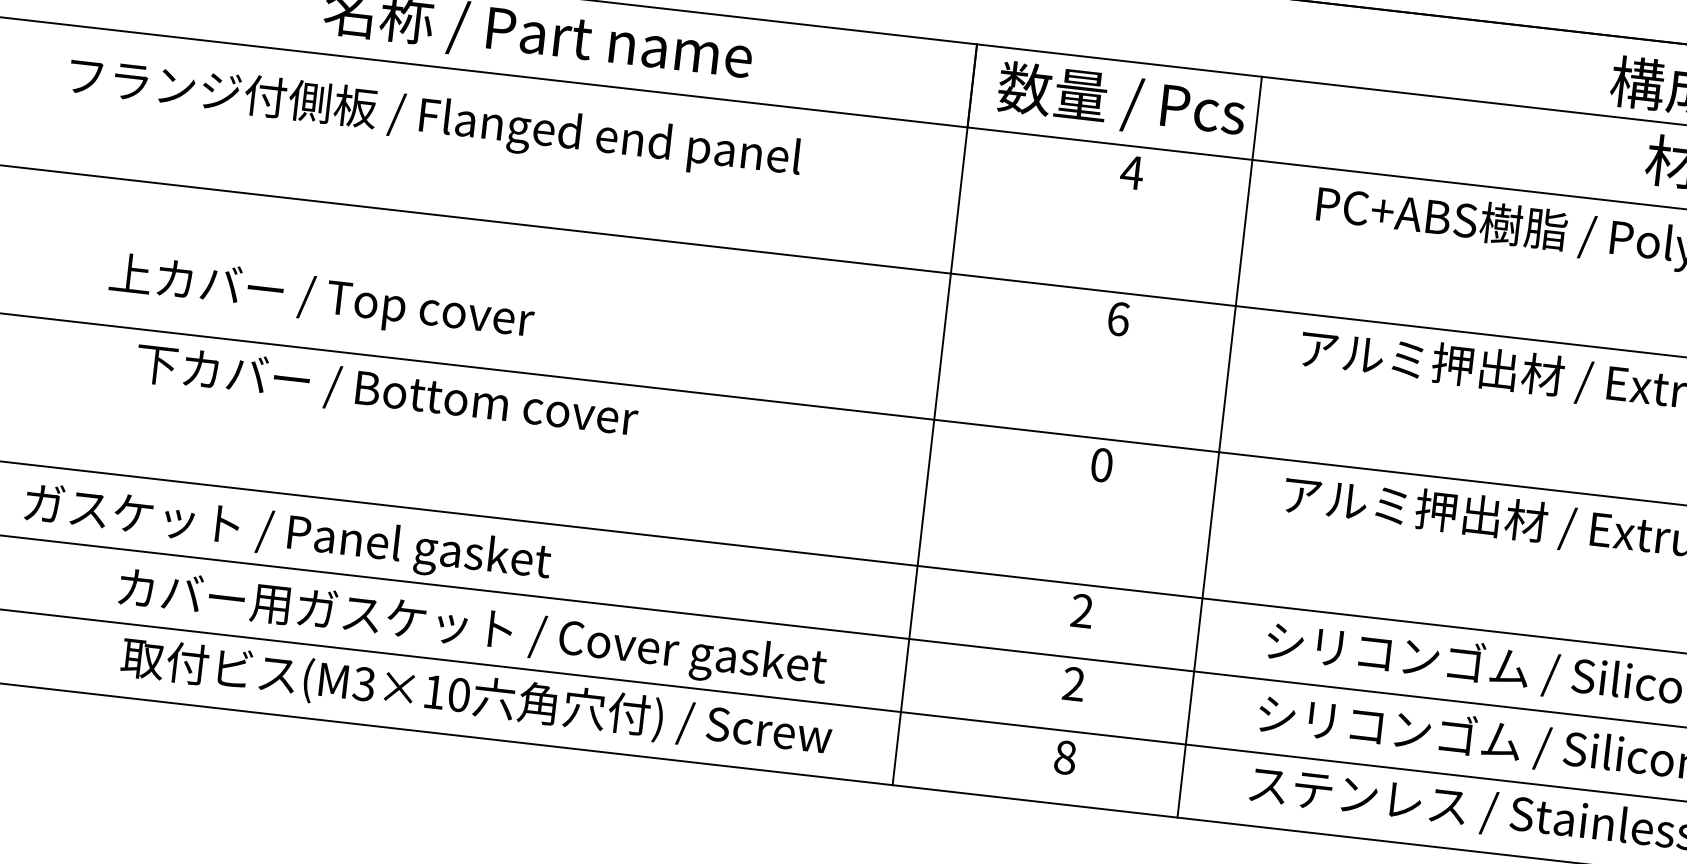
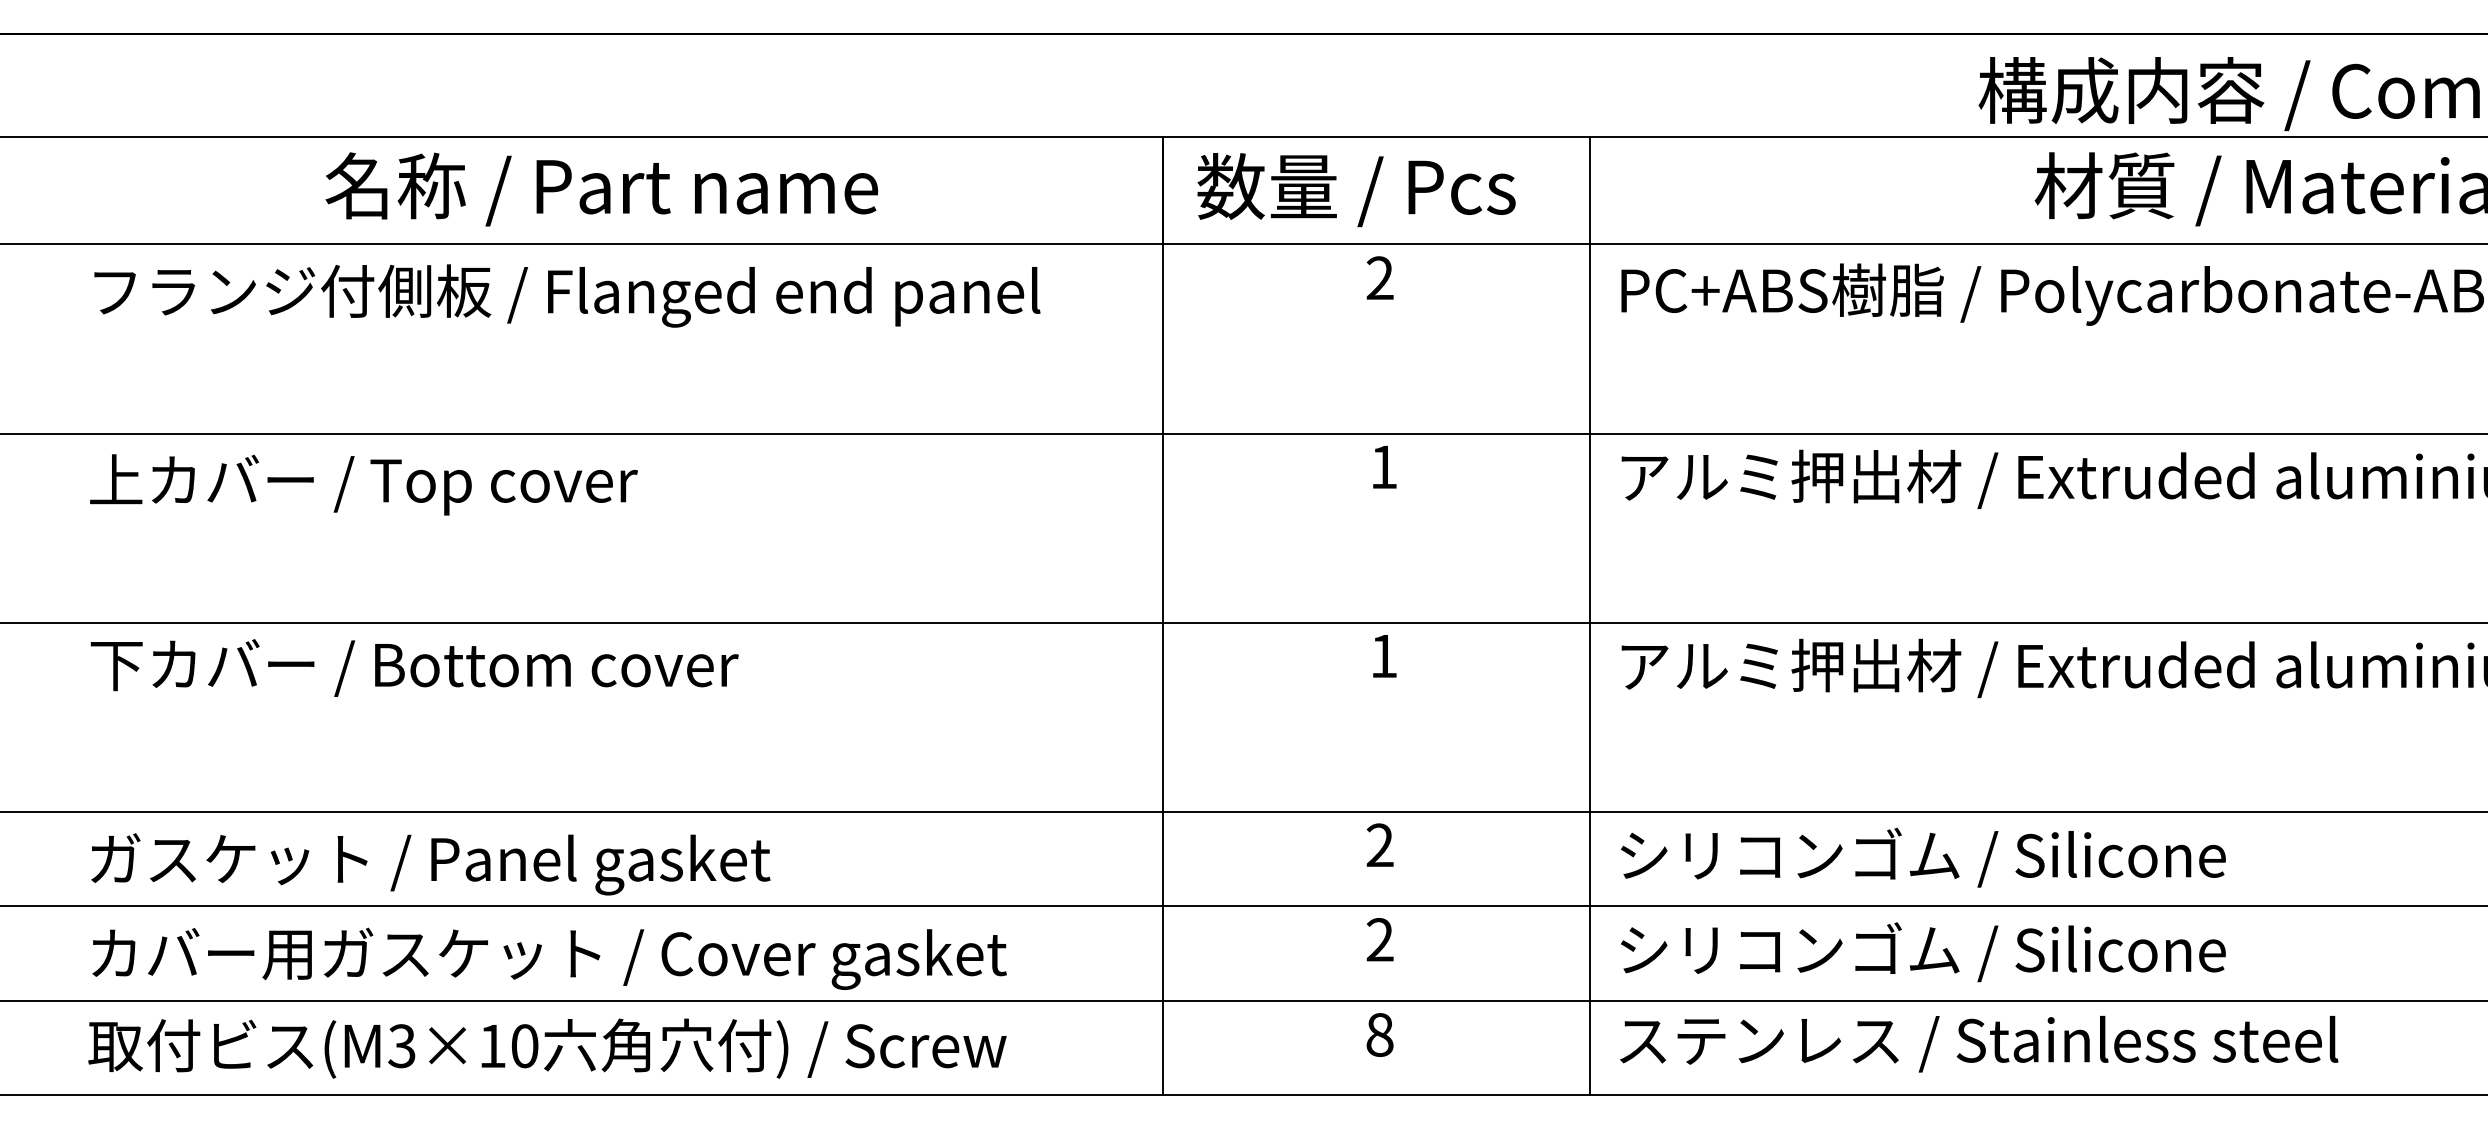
text: (435, 119) -> (567, 295), moved
text: (1131, 172) -> (1379, 277), 4 -> 2
text: (321, 298) -> (363, 484), moved
text: (1118, 319) -> (1384, 467), 6 -> 1
text: (386, 392) -> (414, 667), moved
line: (1219, 447) -> (1589, 616), moved
text: (1102, 465) -> (1384, 656), 0 -> 1
text: (287, 535) -> (430, 864), moved
text: (472, 630) -> (549, 958), moved
text: (476, 698) -> (547, 1048), moved

